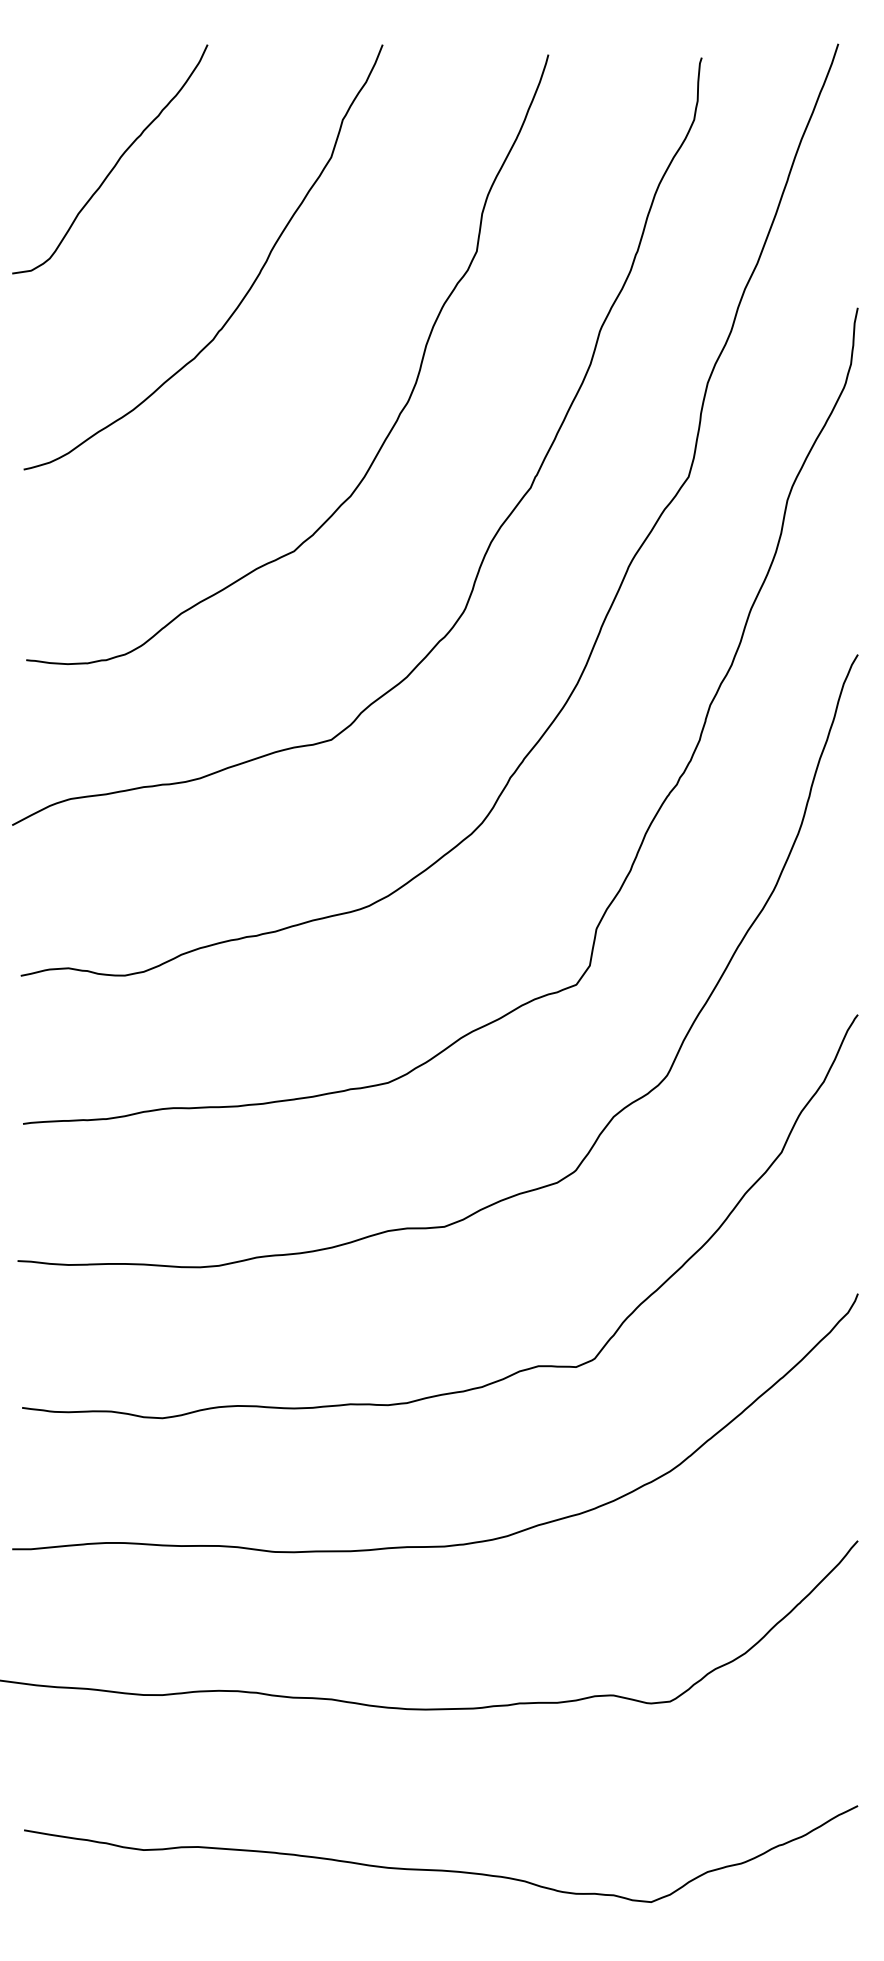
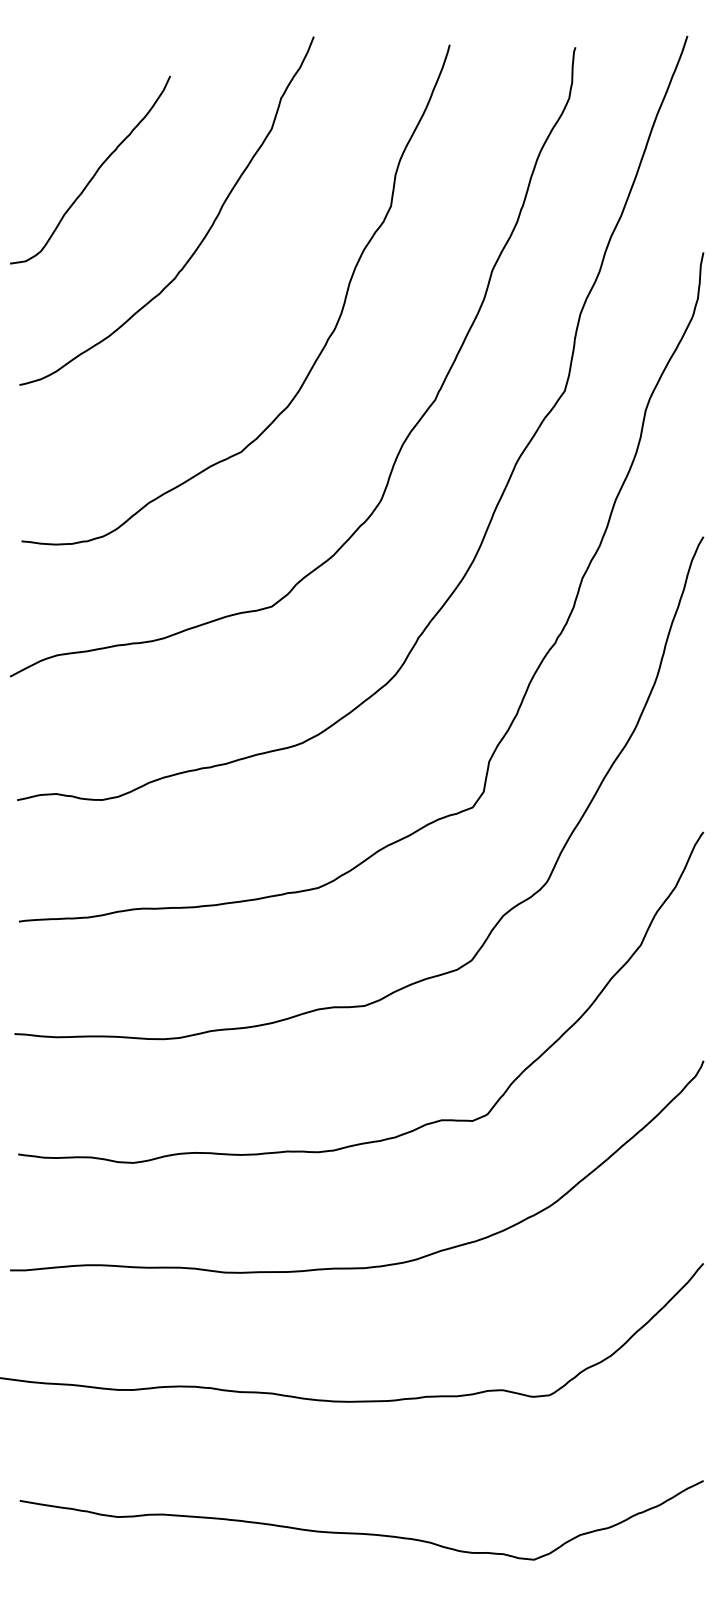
curve: (116, 161) -> (95, 171), moved

